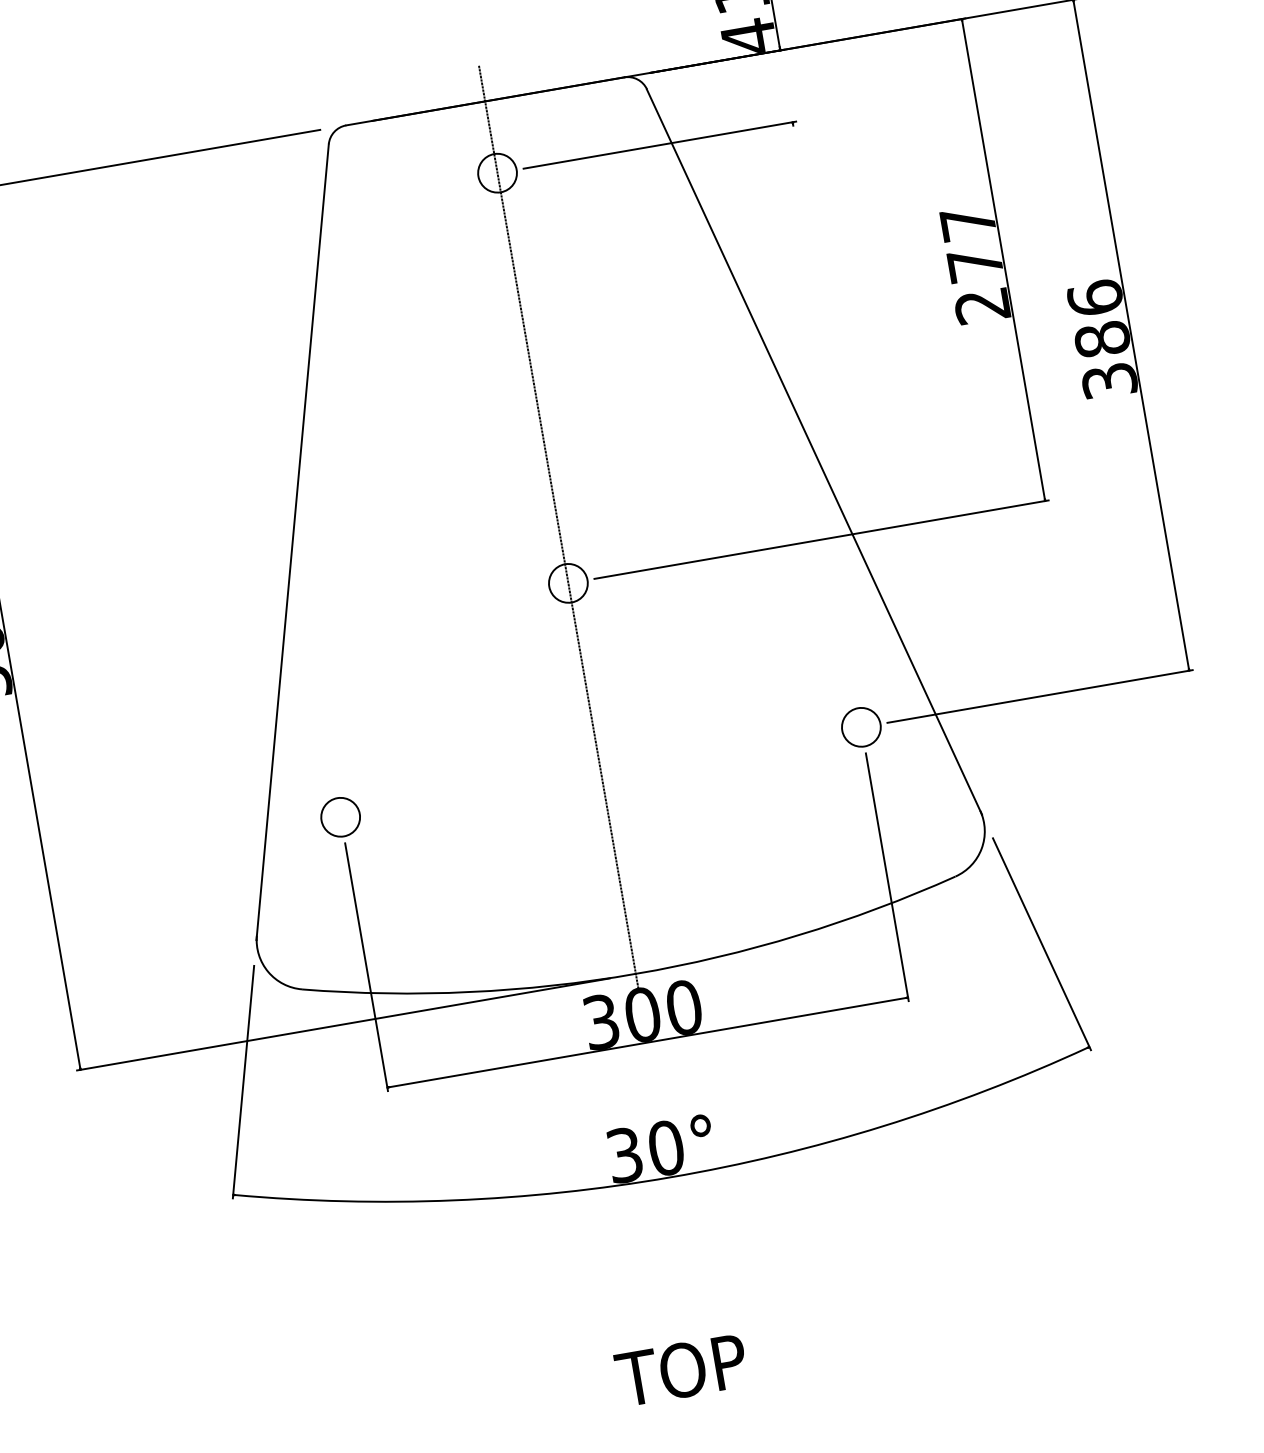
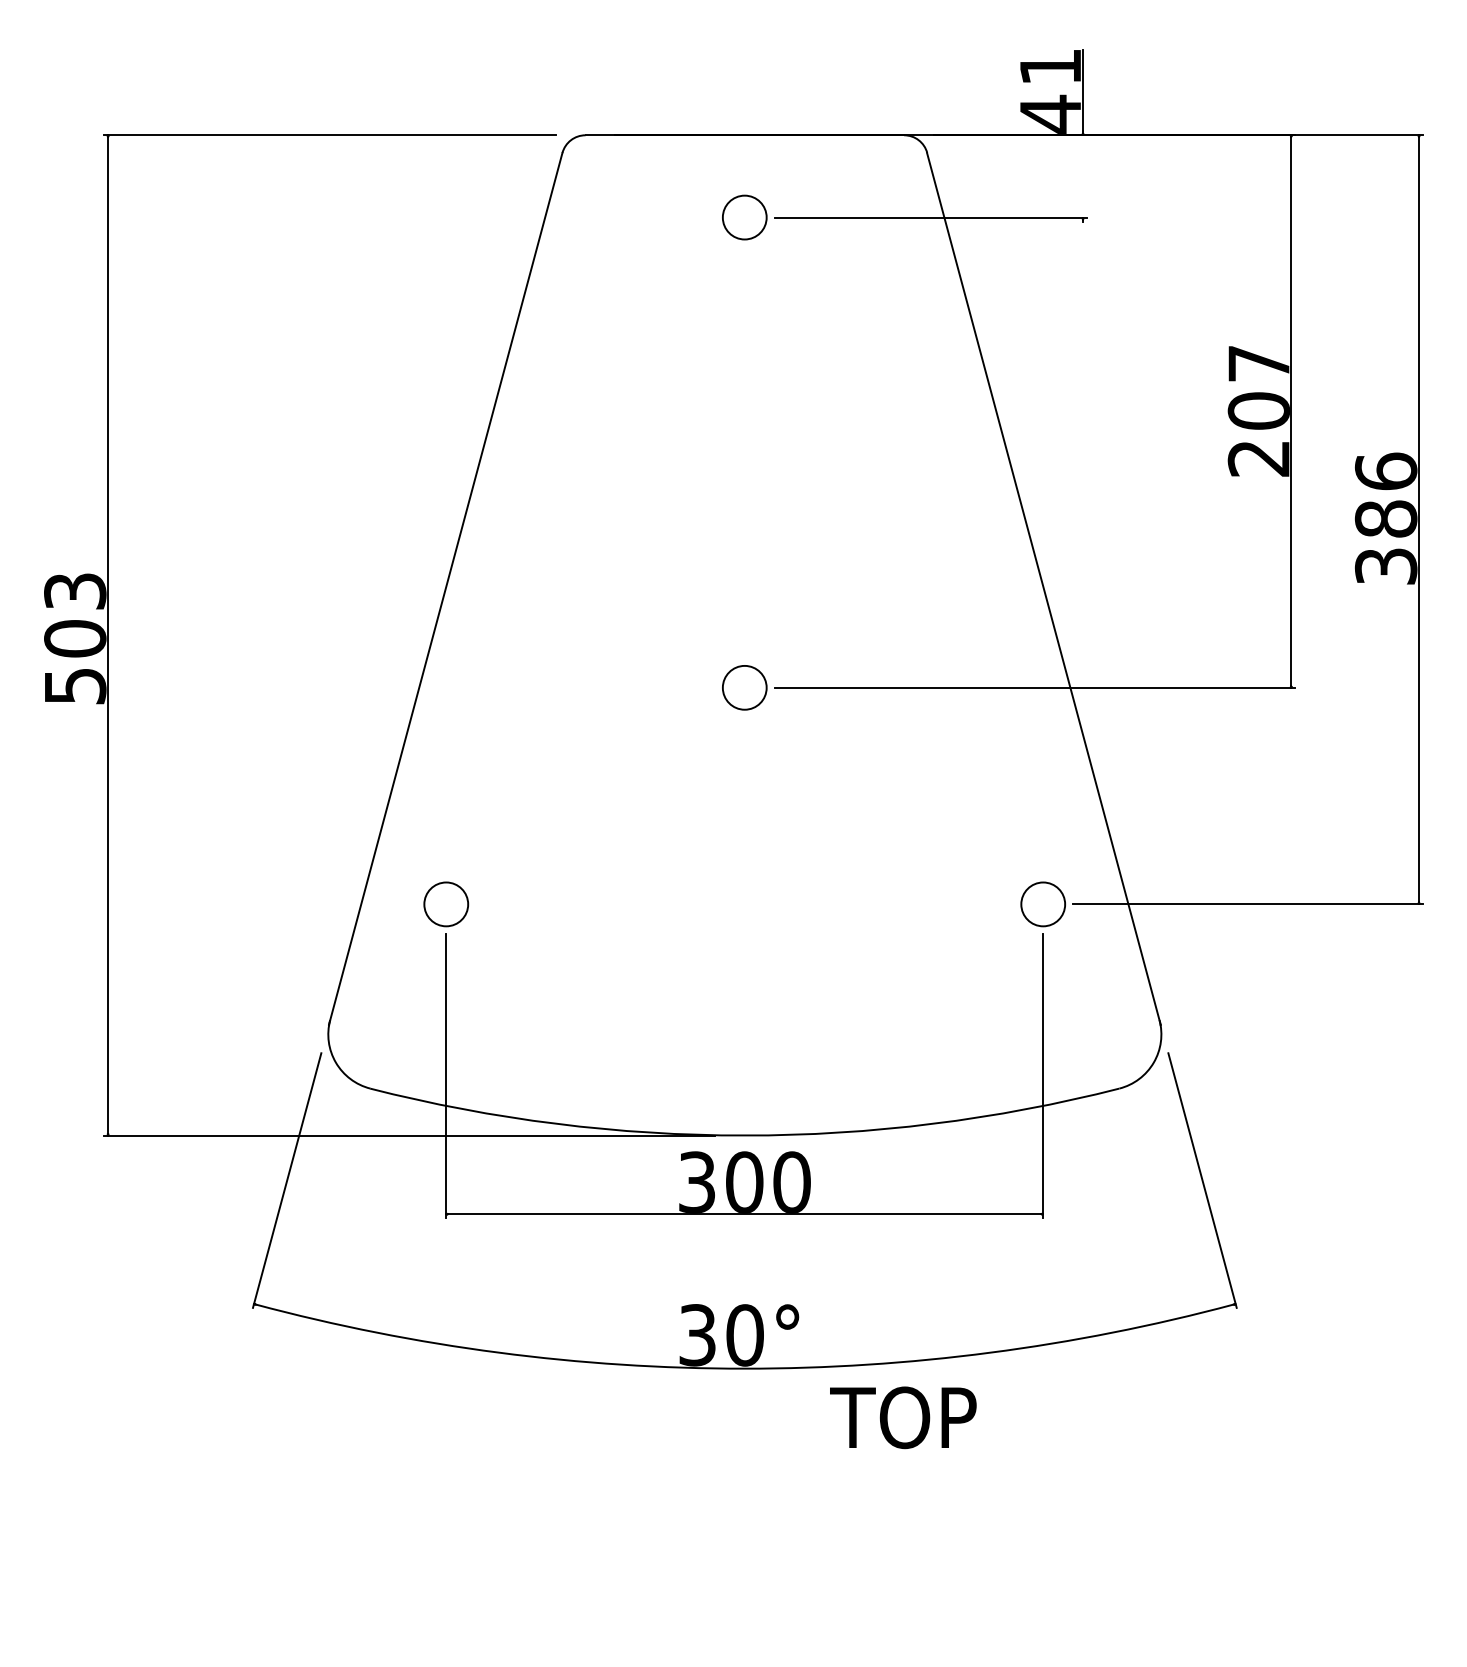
text: (974, 264) -> (1258, 410), 277 -> 207
line: (558, 529) -> (744, 625), removed
text: (681, 1370) -> (903, 1417), moved

